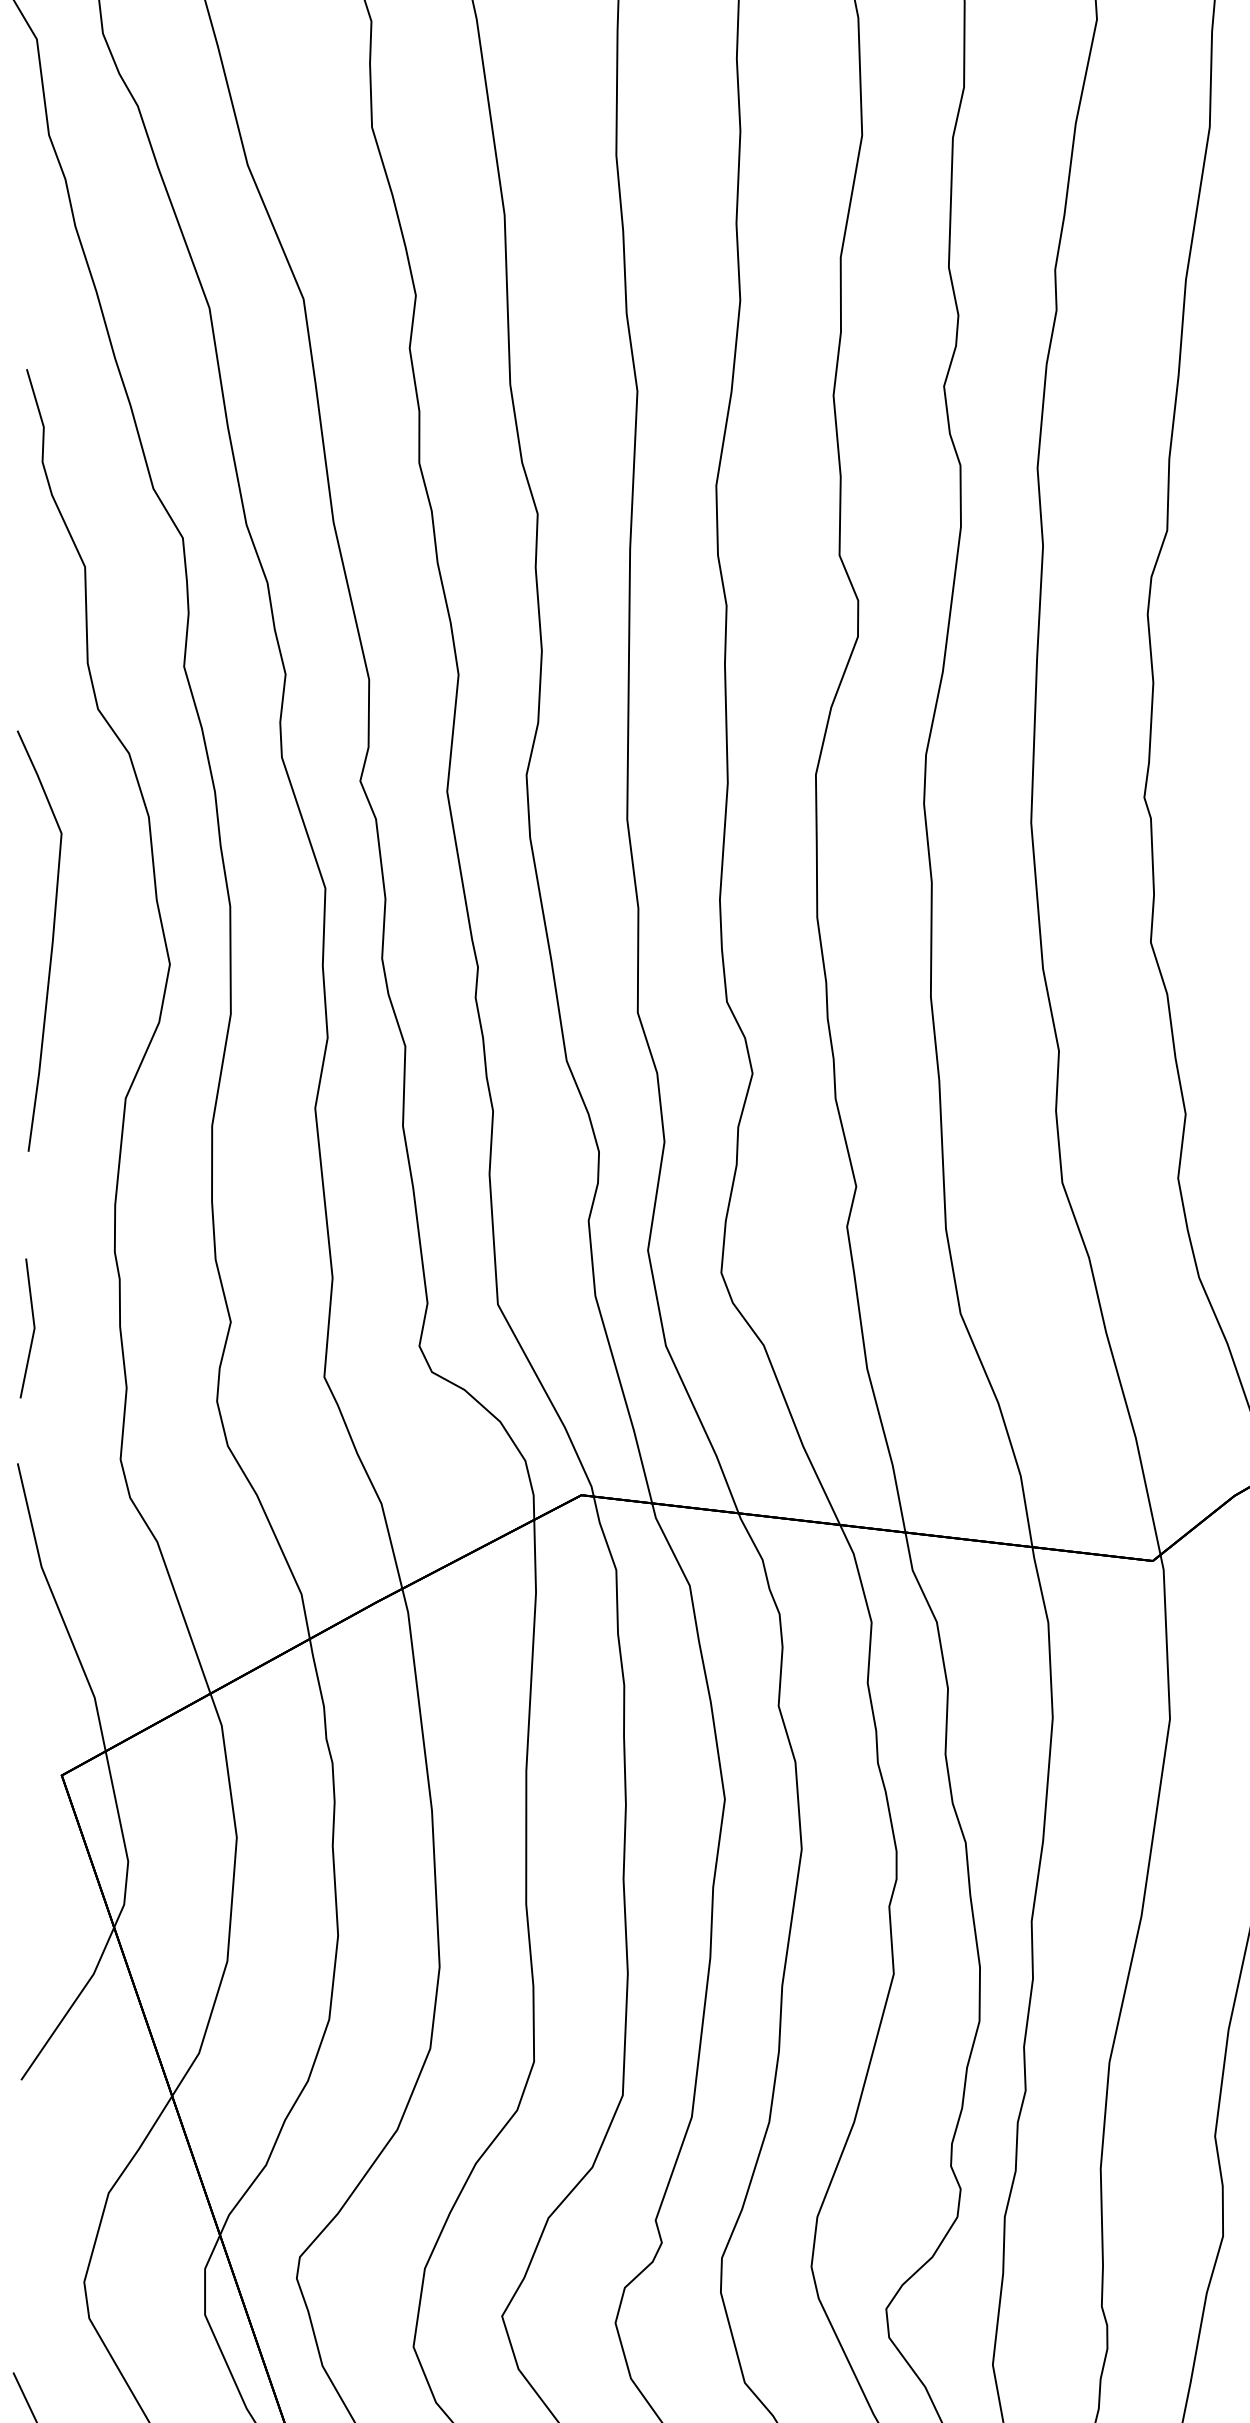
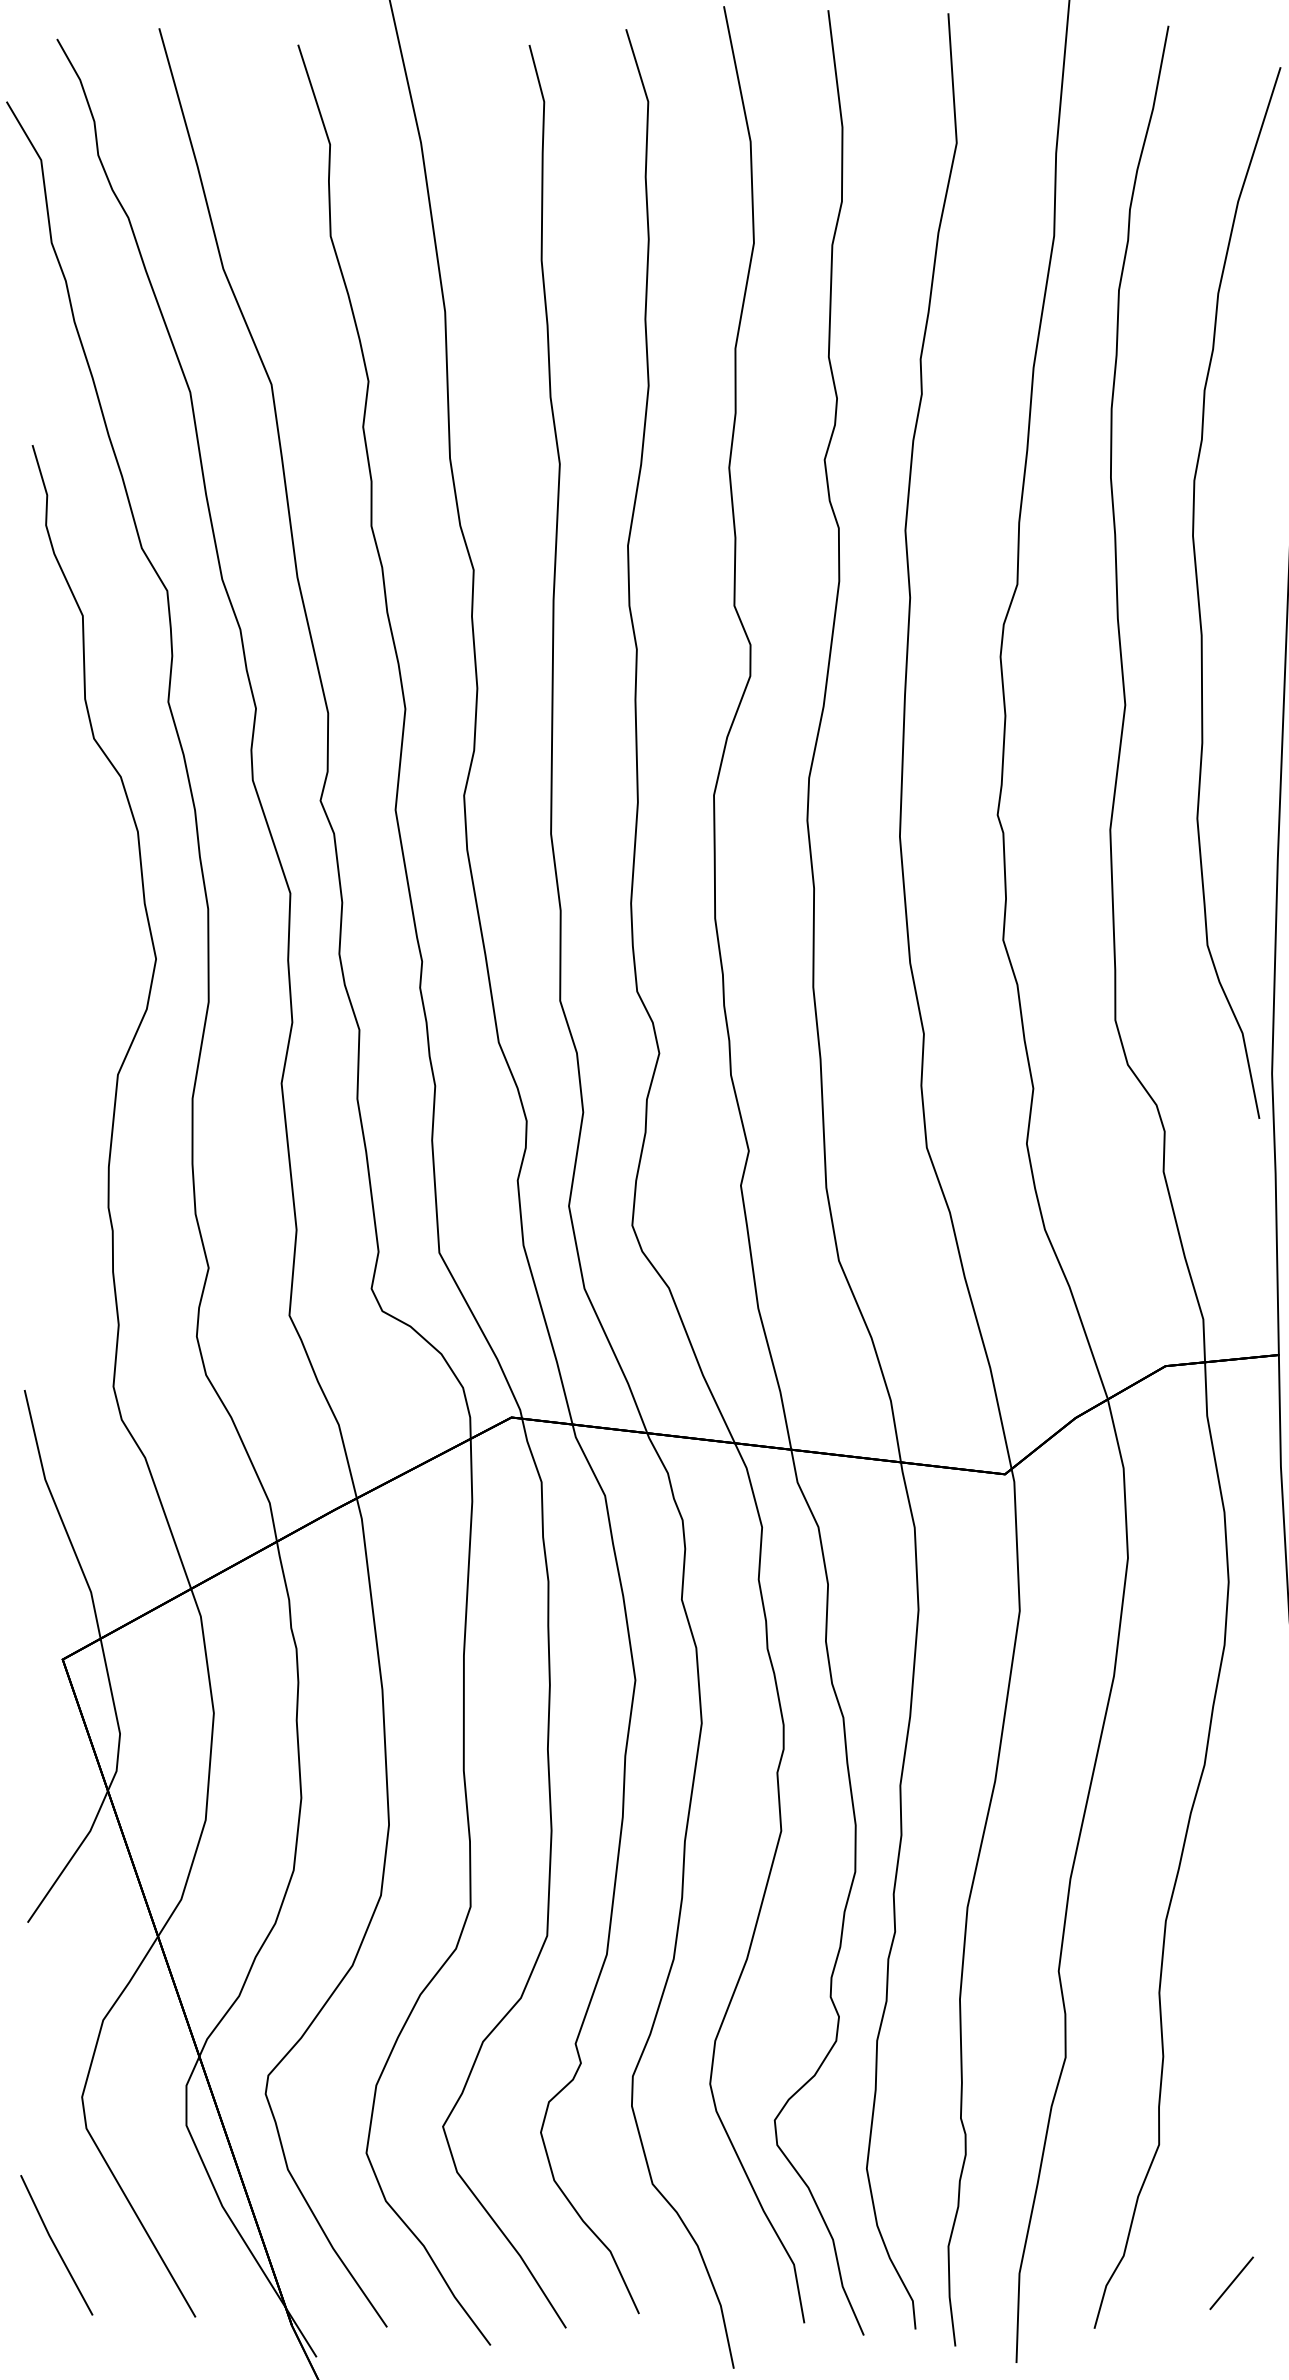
curve: (51, 944) -> (53, 941), removed
line: (32, 1330) -> (37, 1275), removed

